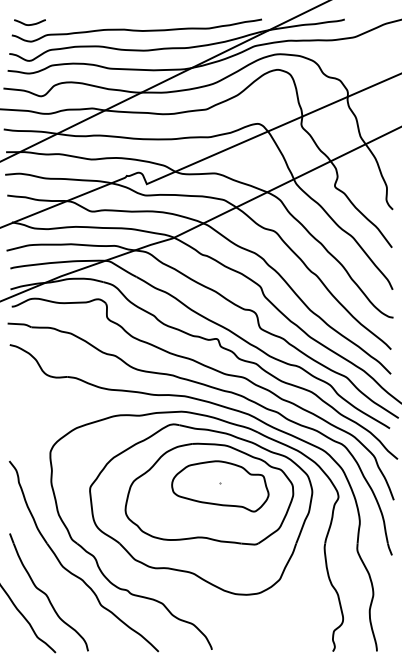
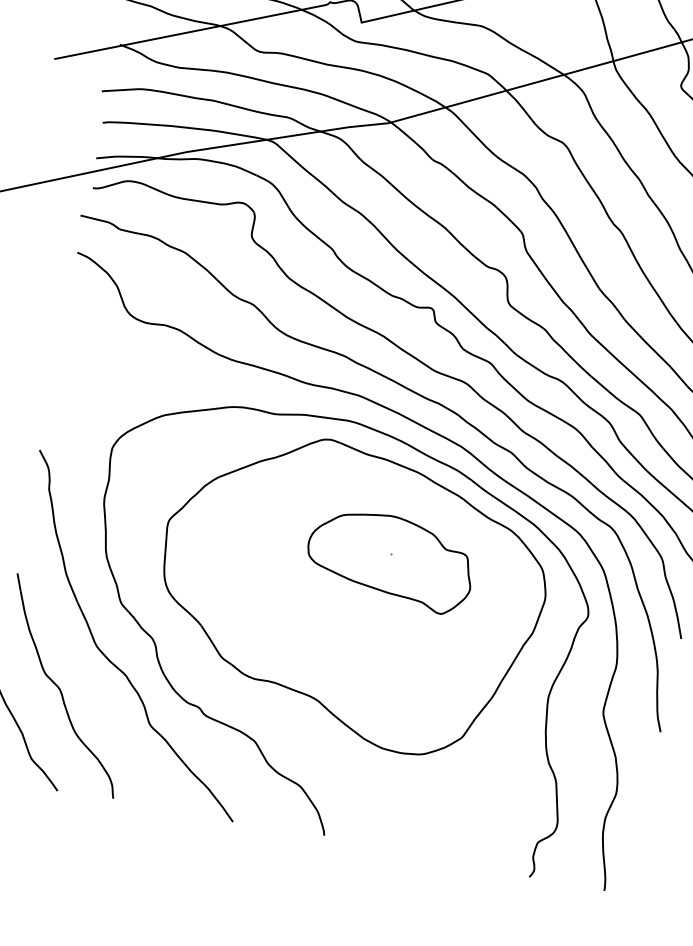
part: (209, 493) -> (369, 568), removed

